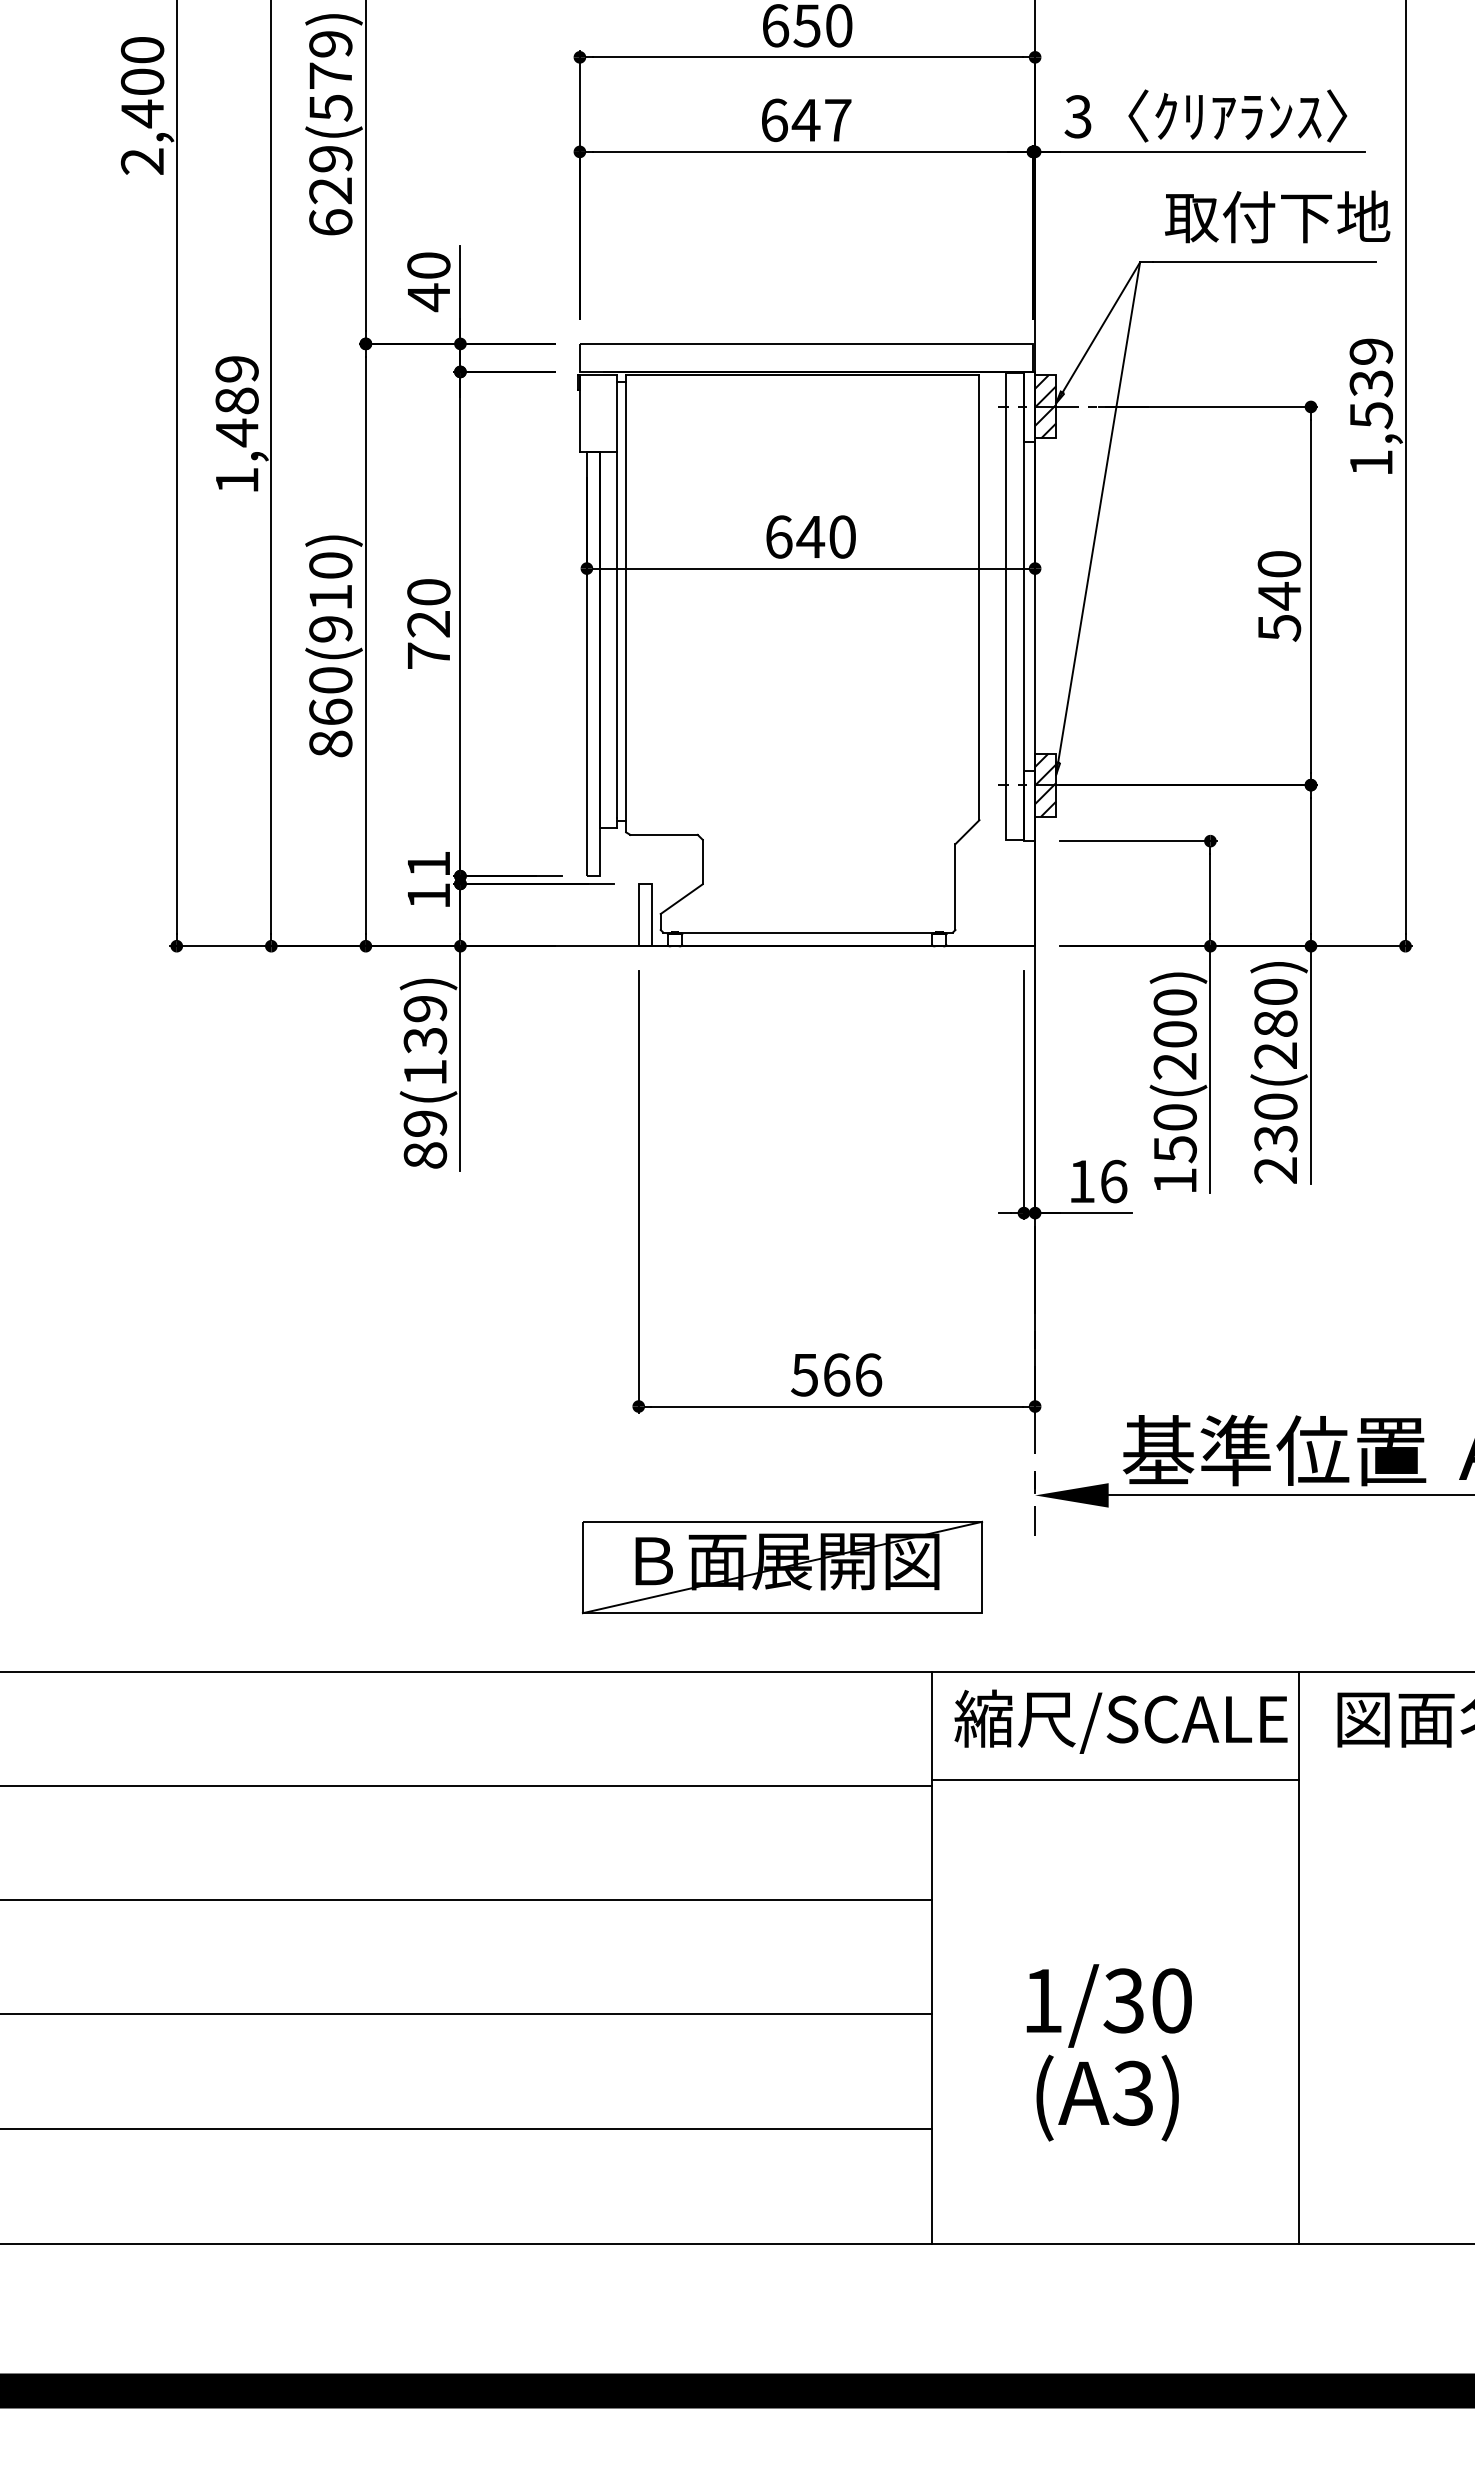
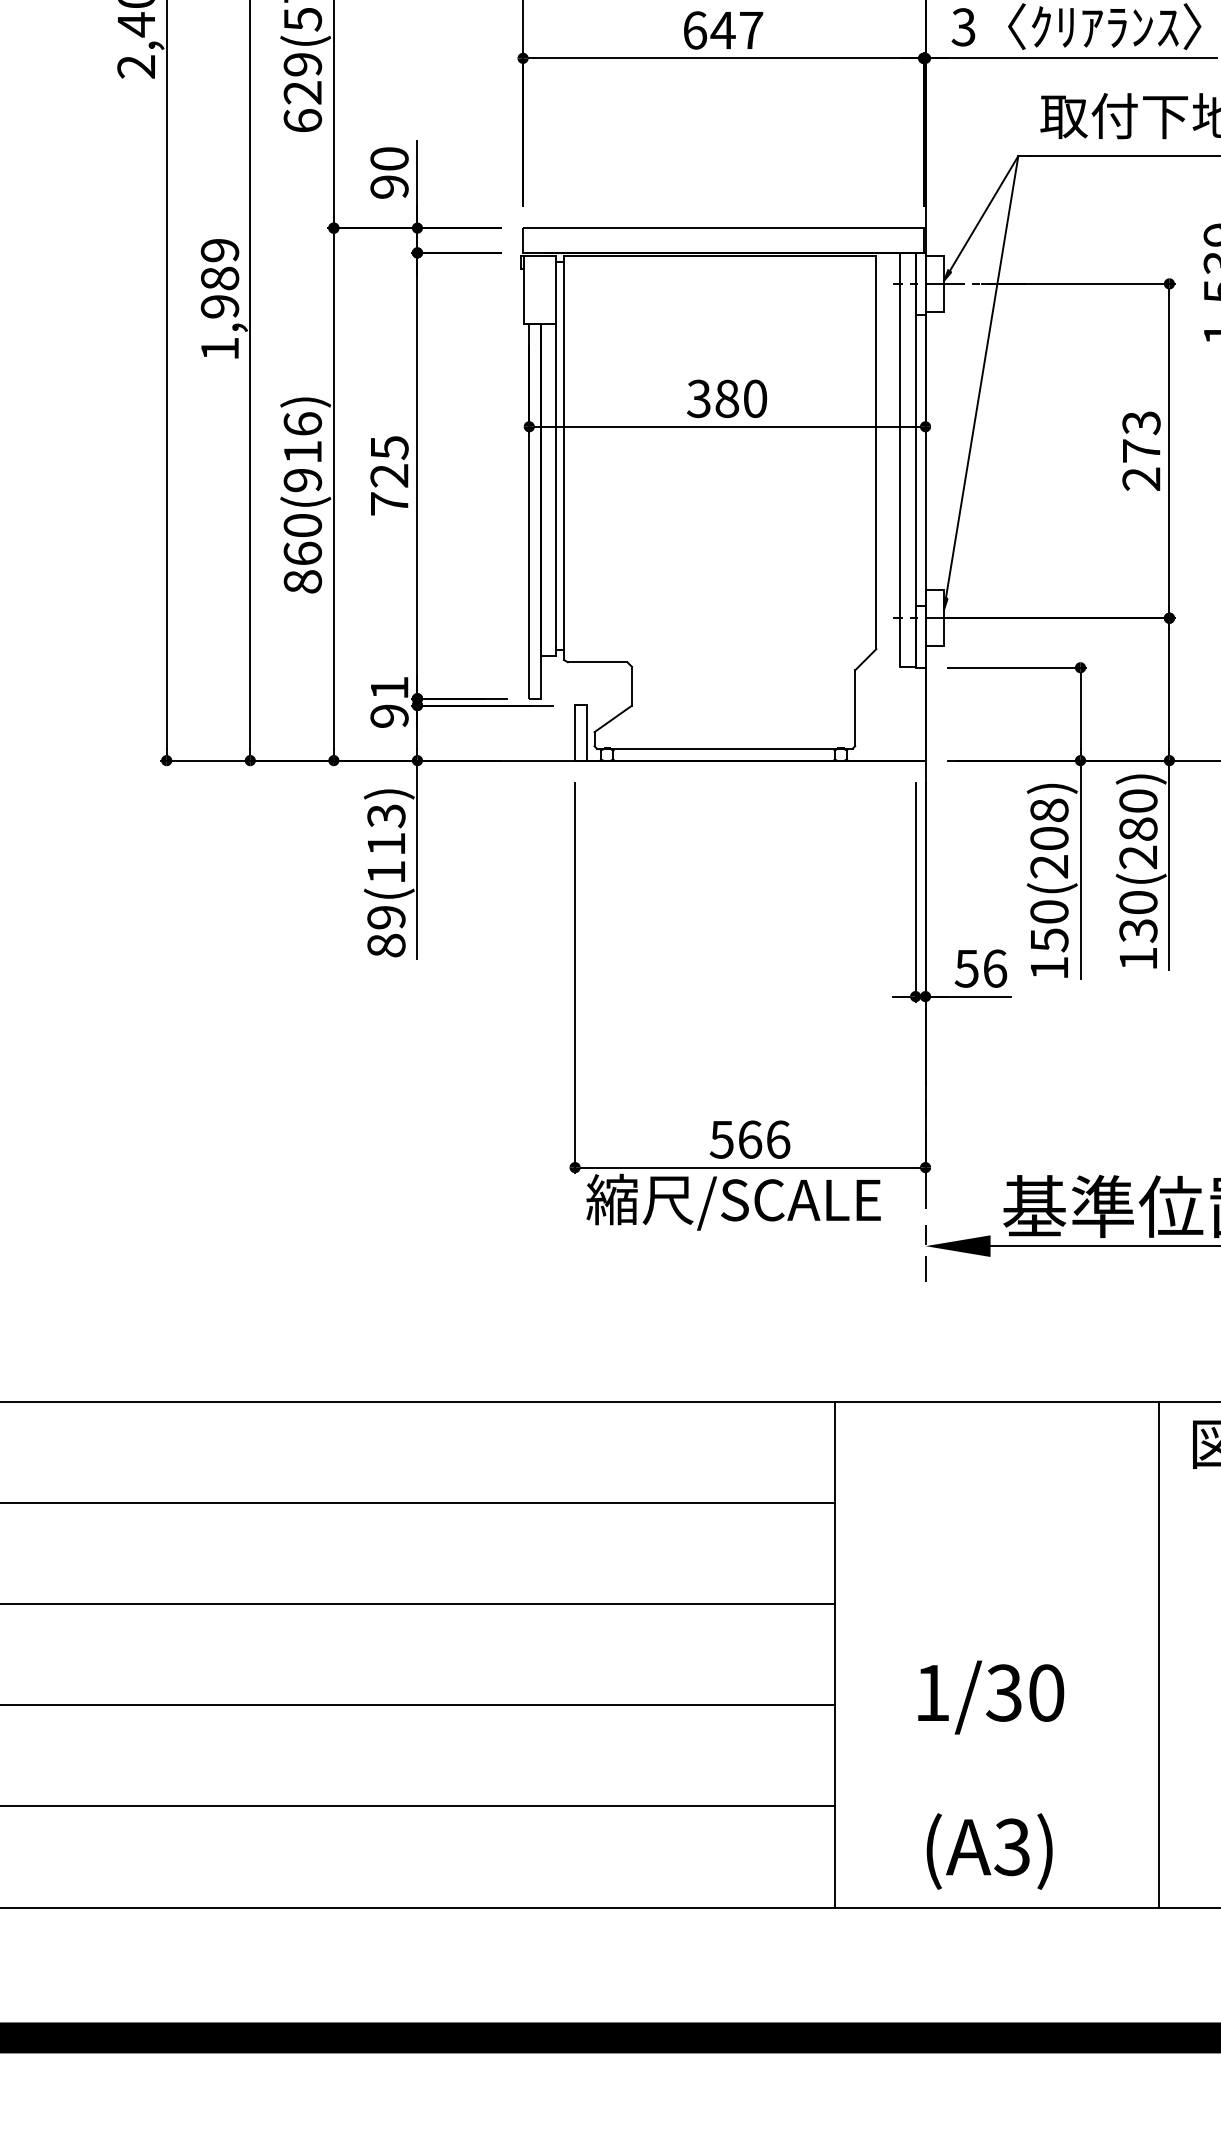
text: (428, 297) -> (389, 187), 40 -> 90
hatch: (1045, 406) -> (934, 283), removed
text: (236, 432) -> (219, 306), 1,489 -> 1,989
text: (795, 536) -> (713, 398), 640 -> 380
text: (330, 565) -> (302, 424), 860(910) -> 860(916)
text: (428, 592) -> (389, 447), 720 -> 725
text: (1279, 596) -> (1141, 451), 540 -> 273
hatch: (1045, 784) -> (934, 617), removed
text: (428, 896) -> (389, 716), 11 -> 91
text: (1174, 1002) -> (1048, 810), 150(200) -> 150(208)
text: (425, 1025) -> (386, 830), 89(139) -> 89(113)
text: (1275, 1170) -> (1138, 958), 230(280) -> 130(280)
text: (1081, 1181) -> (966, 968), 16 -> 56
part: (782, 1567) -> (702, 1309), removed
text: (1120, 1721) -> (733, 1202), moved
line: (1115, 1779) -> (996, 1497), removed
text: (1107, 2097) -> (989, 1850), moved

